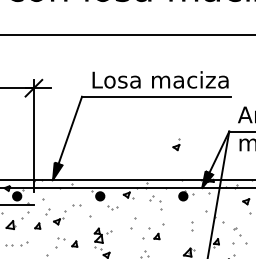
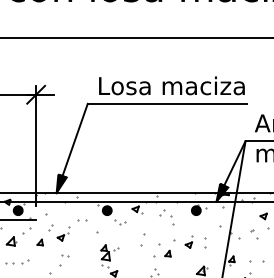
part: (176, 144) -> (188, 241), moved
part: (237, 231) -> (254, 234), moved
part: (74, 243) -> (79, 261), removed

